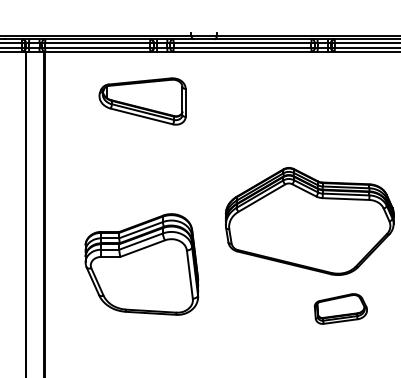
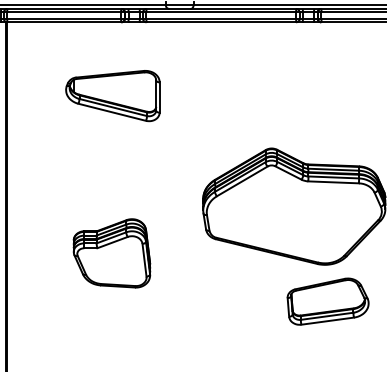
part: (142, 101) -> (112, 96), moved
part: (141, 264) -> (111, 253), size x0.62
part: (340, 308) -> (327, 301), size x1.43

